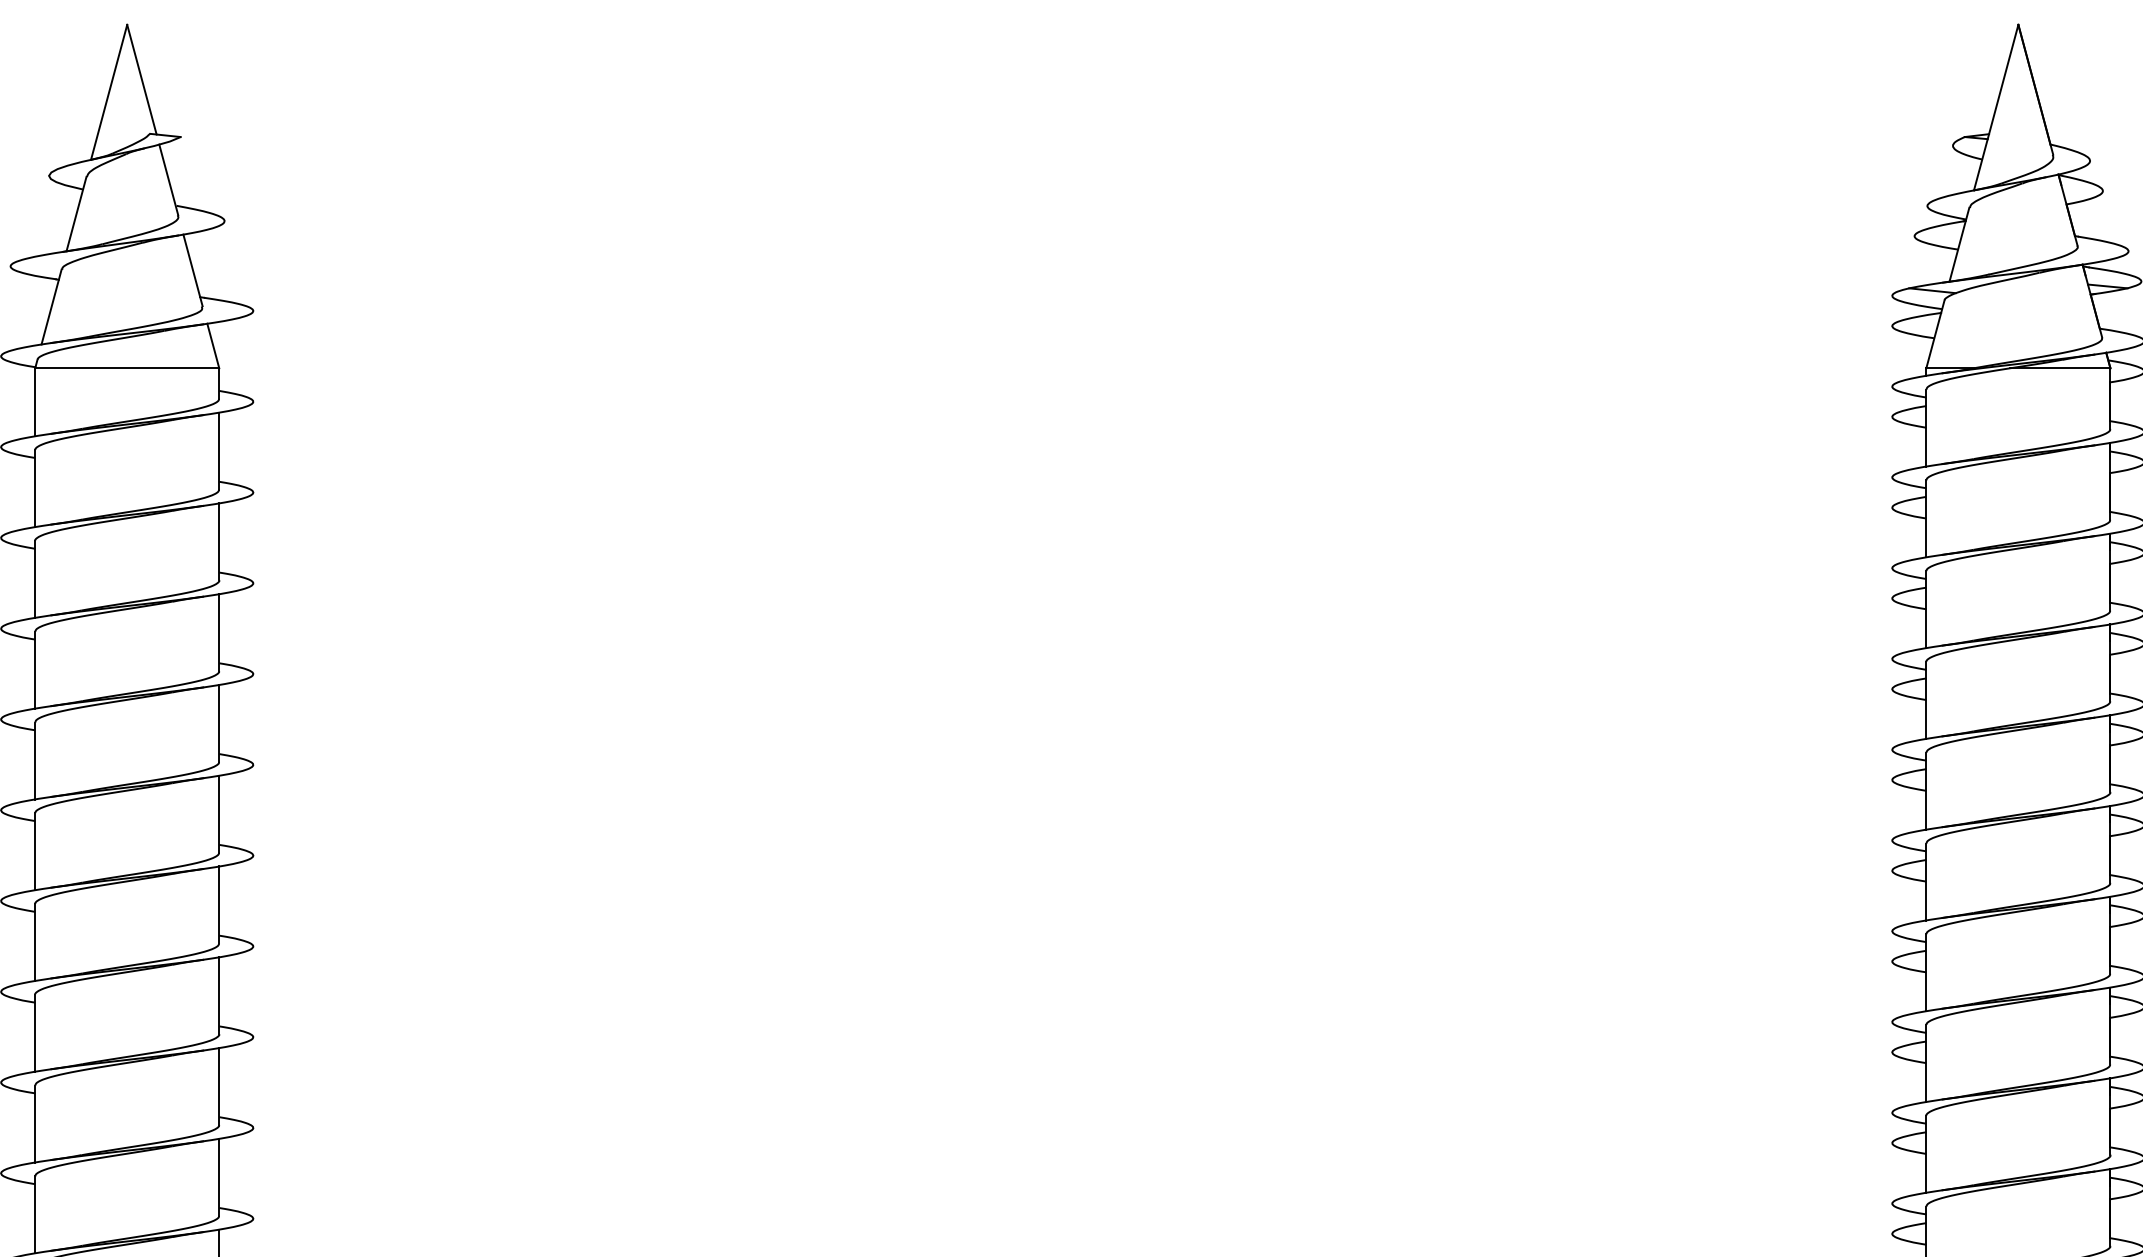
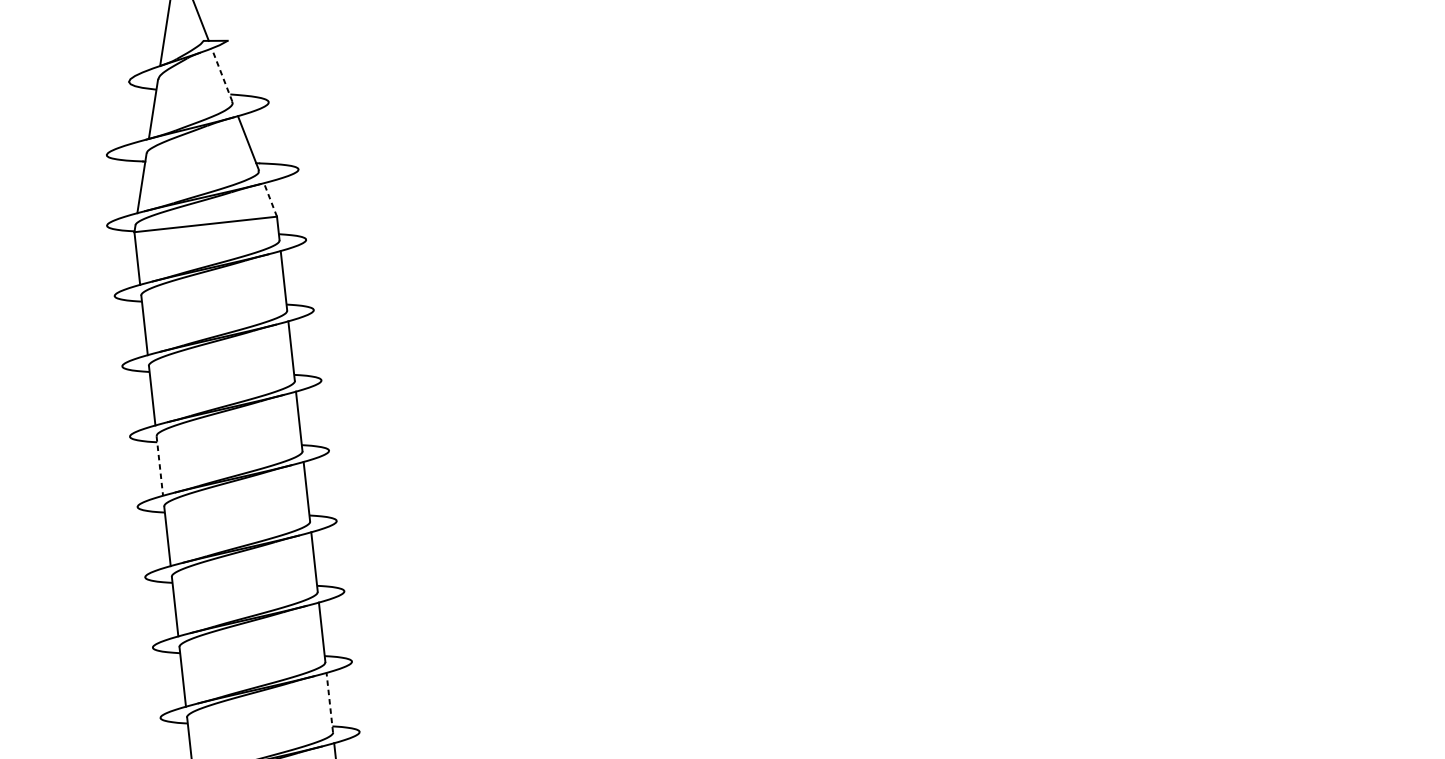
line: (168, 179) -> (221, 74), solid -> dashed
line: (213, 345) -> (270, 199), solid -> dashed
line: (35, 670) -> (160, 466), solid -> dashed
line: (219, 995) -> (329, 702), solid -> dashed

